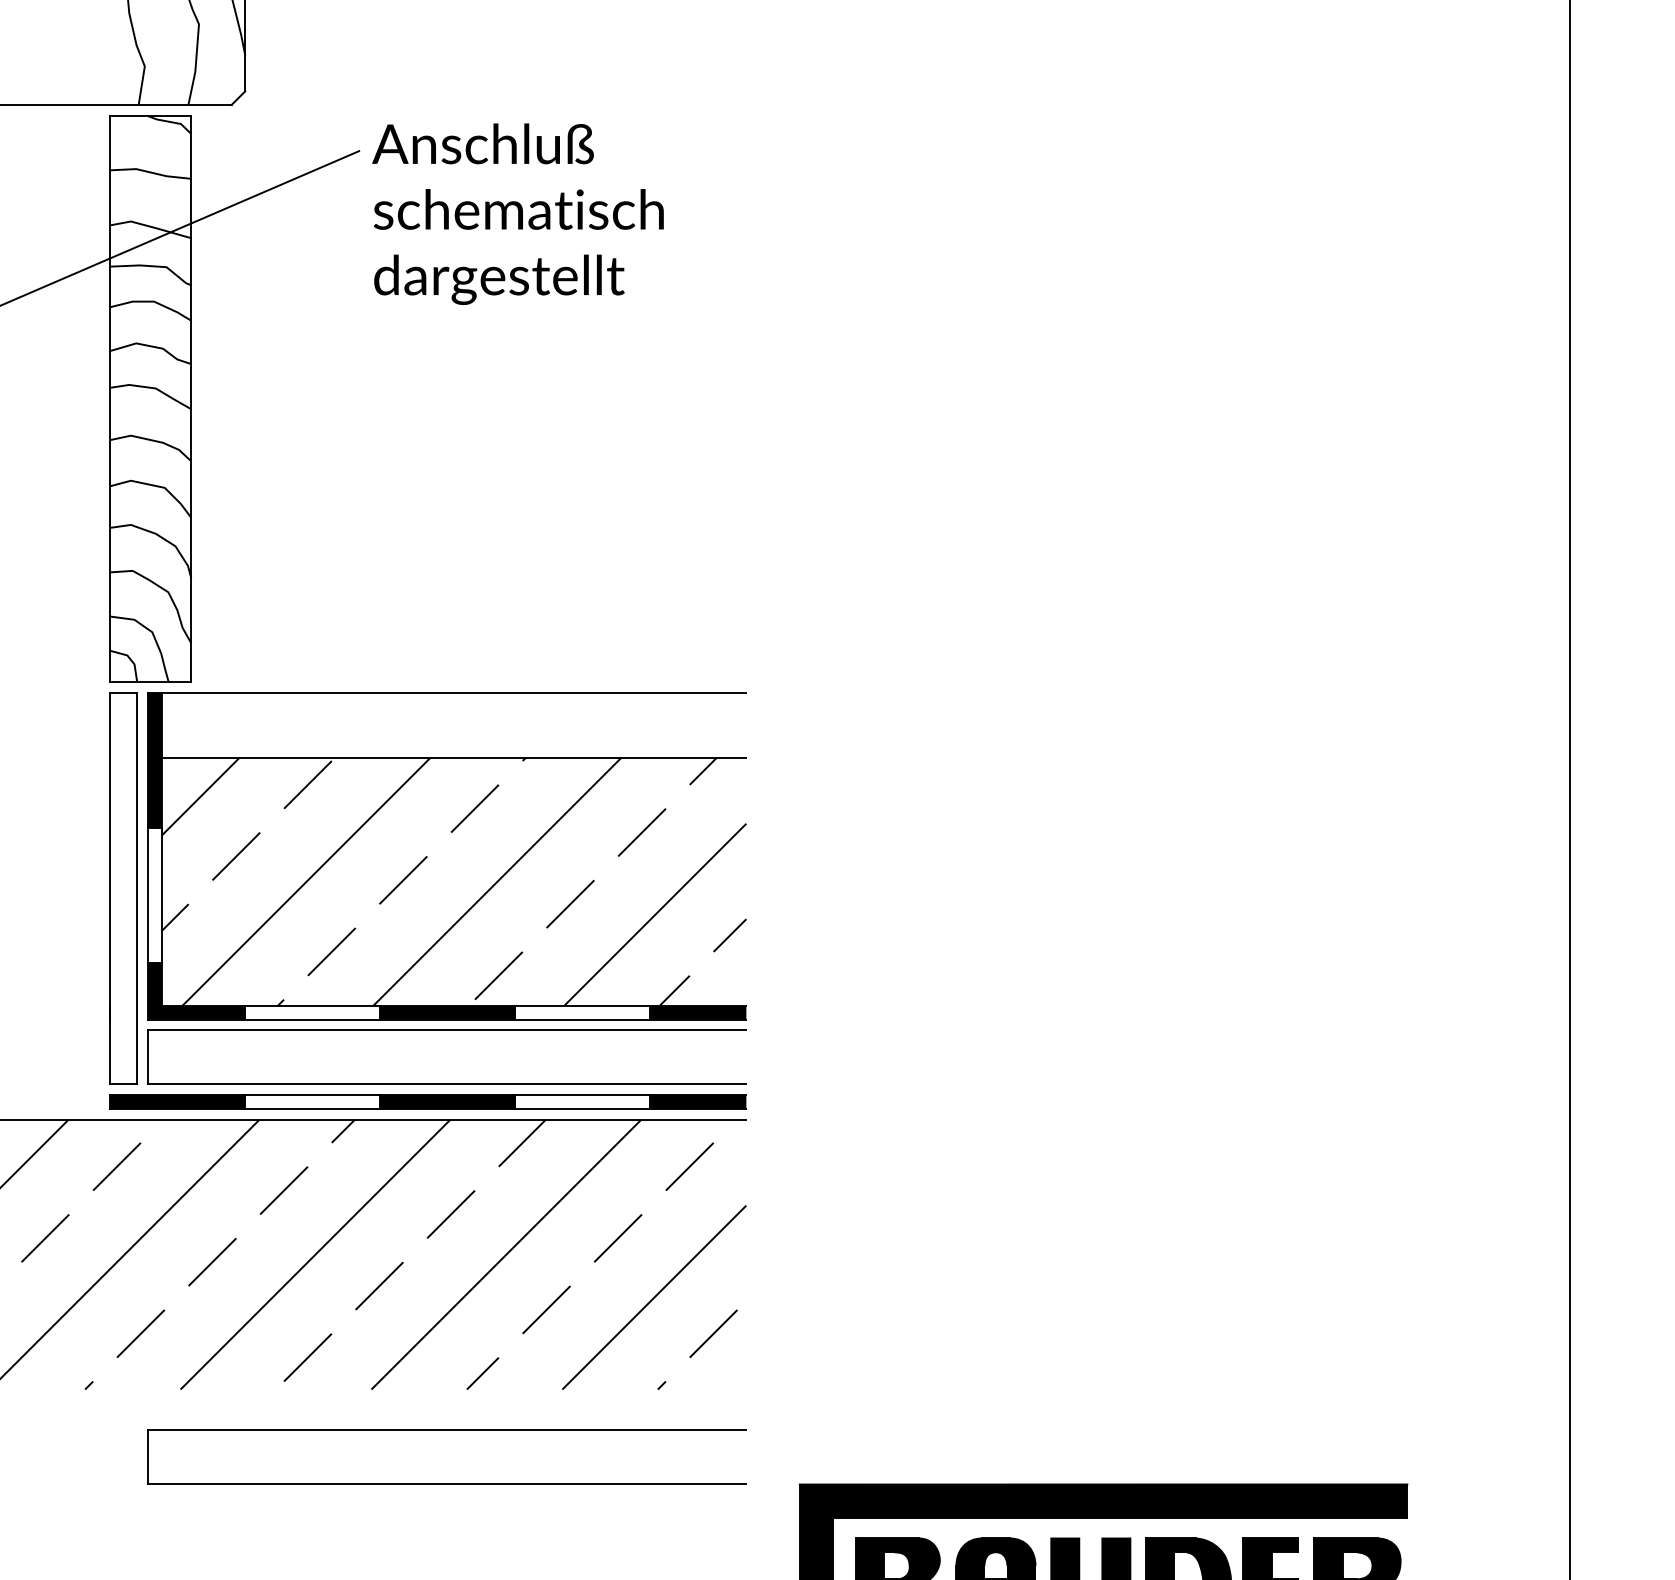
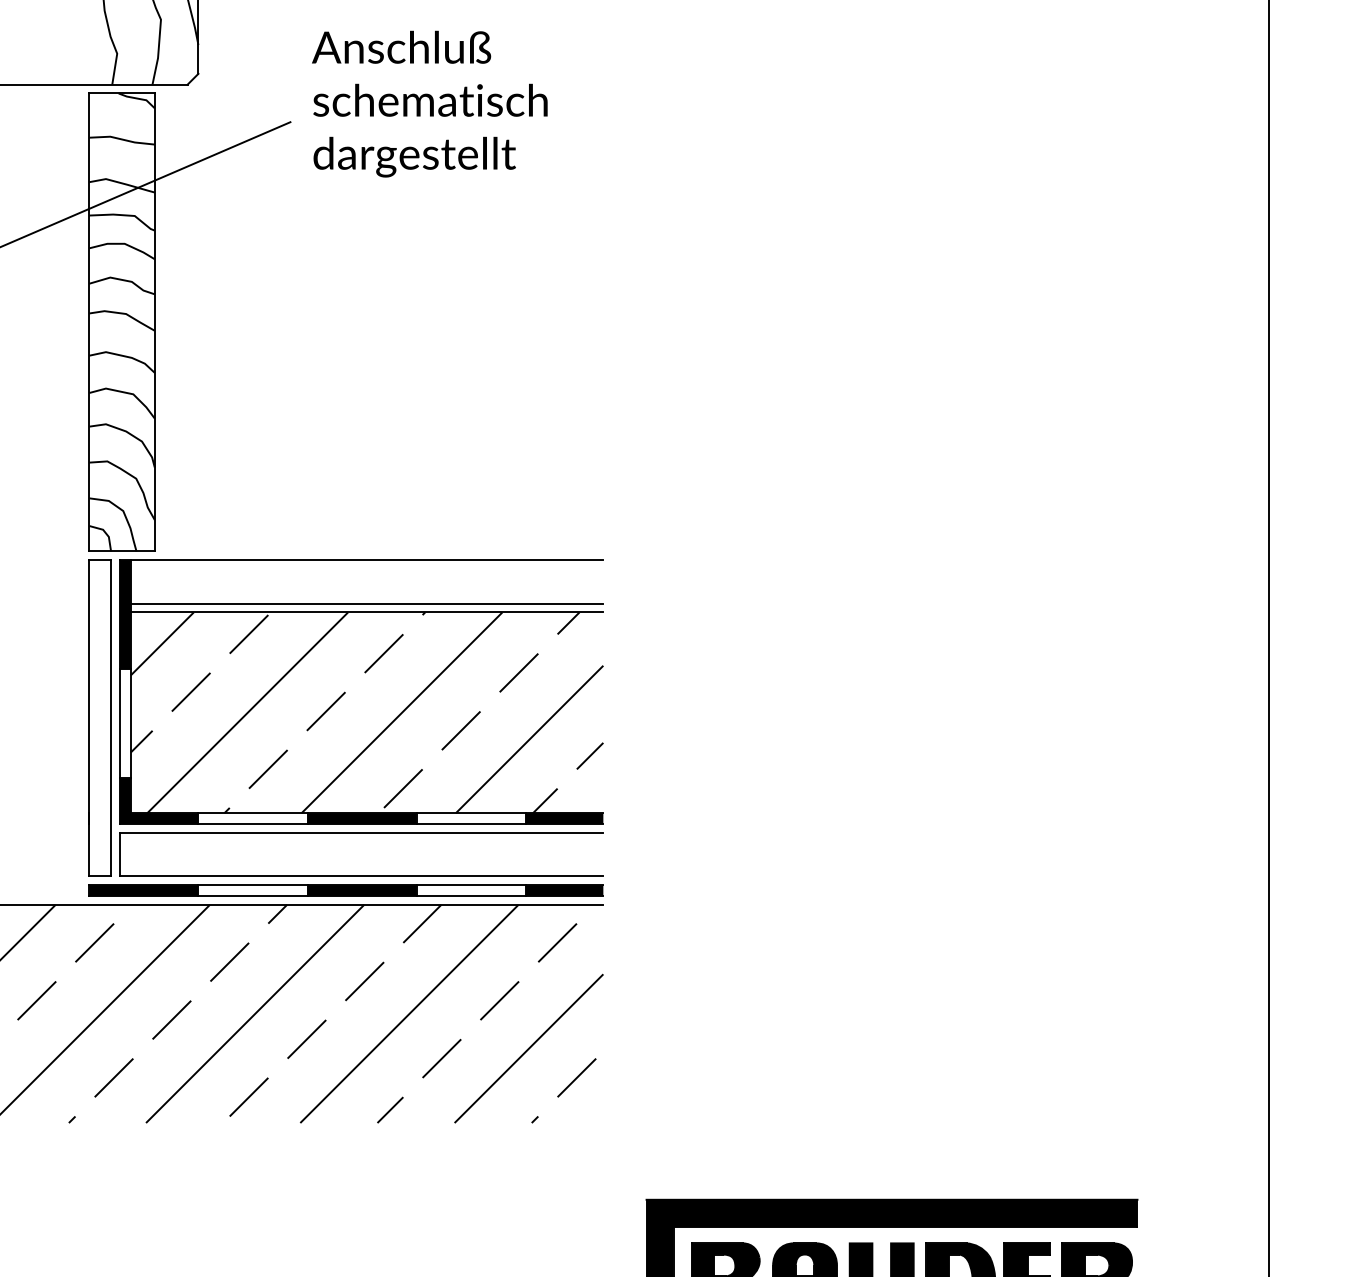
text: (517, 213) -> (429, 103), moved
line: (453, 746) -> (366, 603), added
part: (447, 1430) -> (361, 1156), removed

